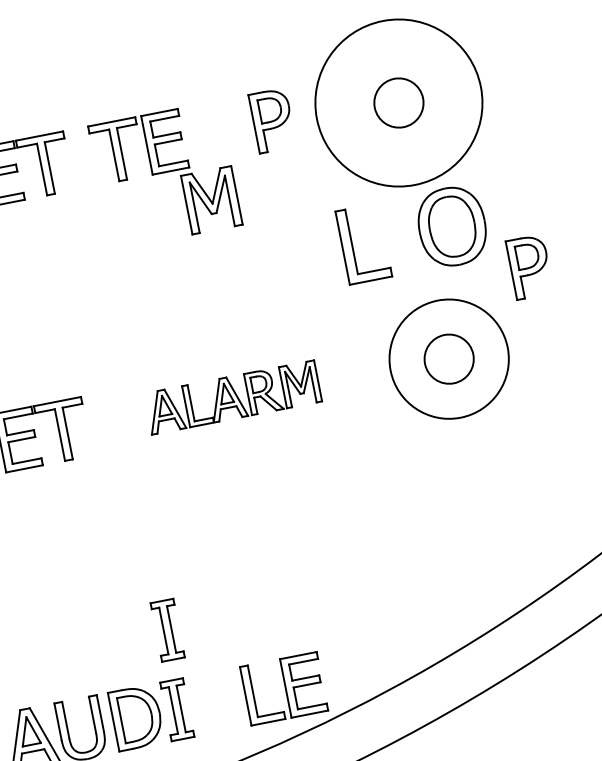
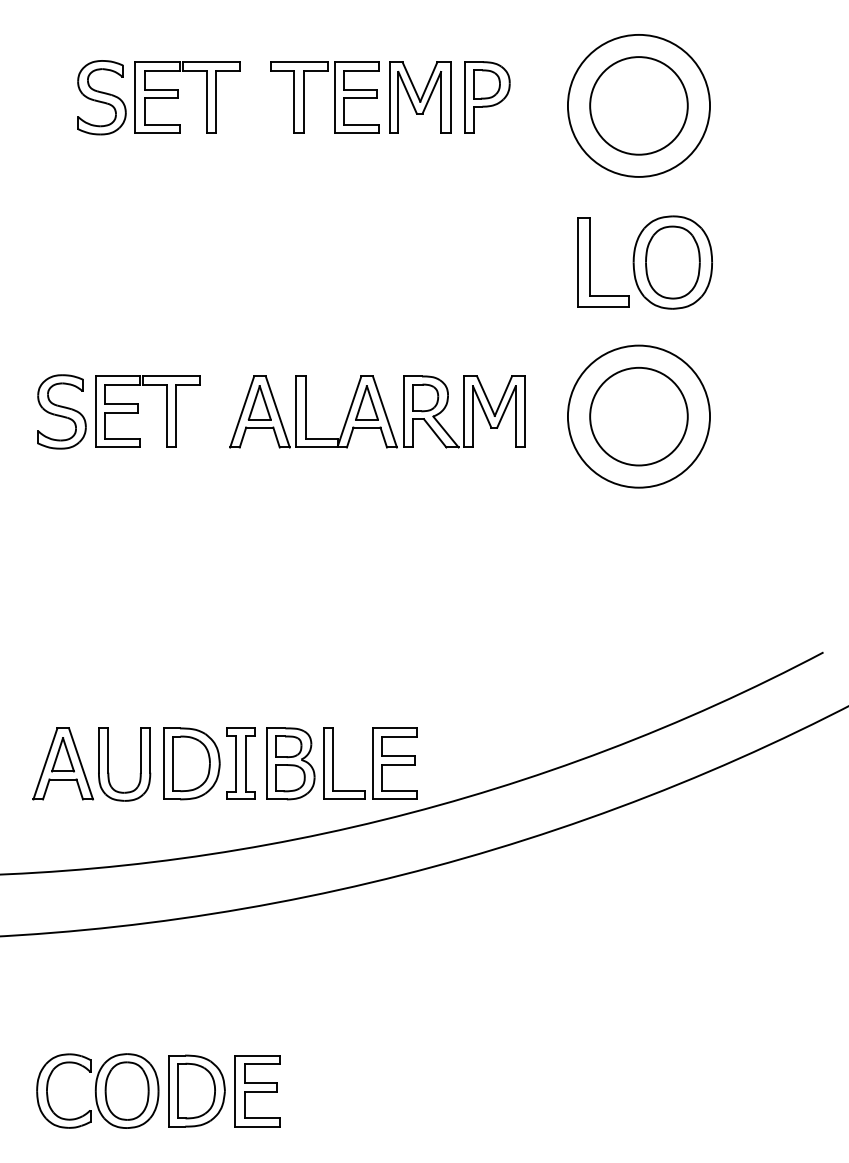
circle: (398, 102) -> (638, 105), size x0.71
circle: (398, 102) -> (638, 105), size x1.67
part: (212, 200) -> (420, 97), moved
part: (352, 246) -> (590, 262), moved
part: (529, 266) -> (754, 327), removed
circle: (448, 359) -> (638, 416), size x1.67
part: (232, 397) -> (377, 411), size x1.43
part: (167, 630) -> (247, 668), removed
part: (218, 701) -> (290, 763), added

